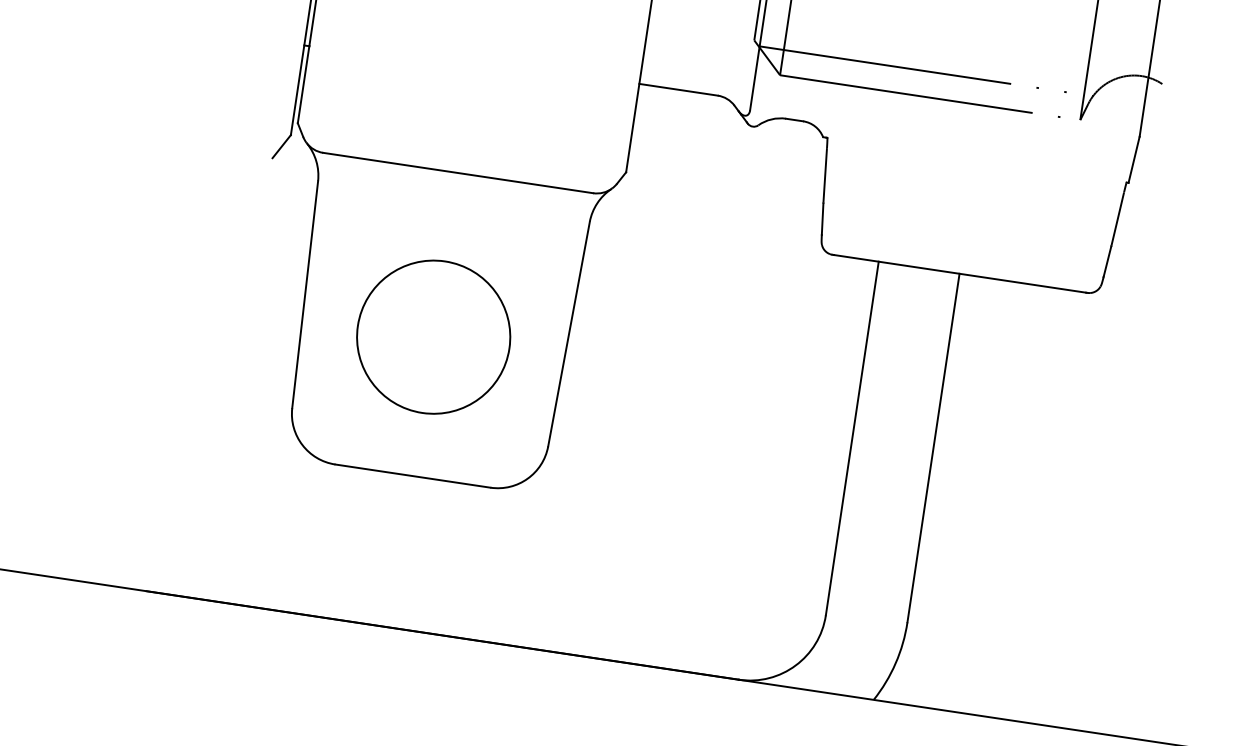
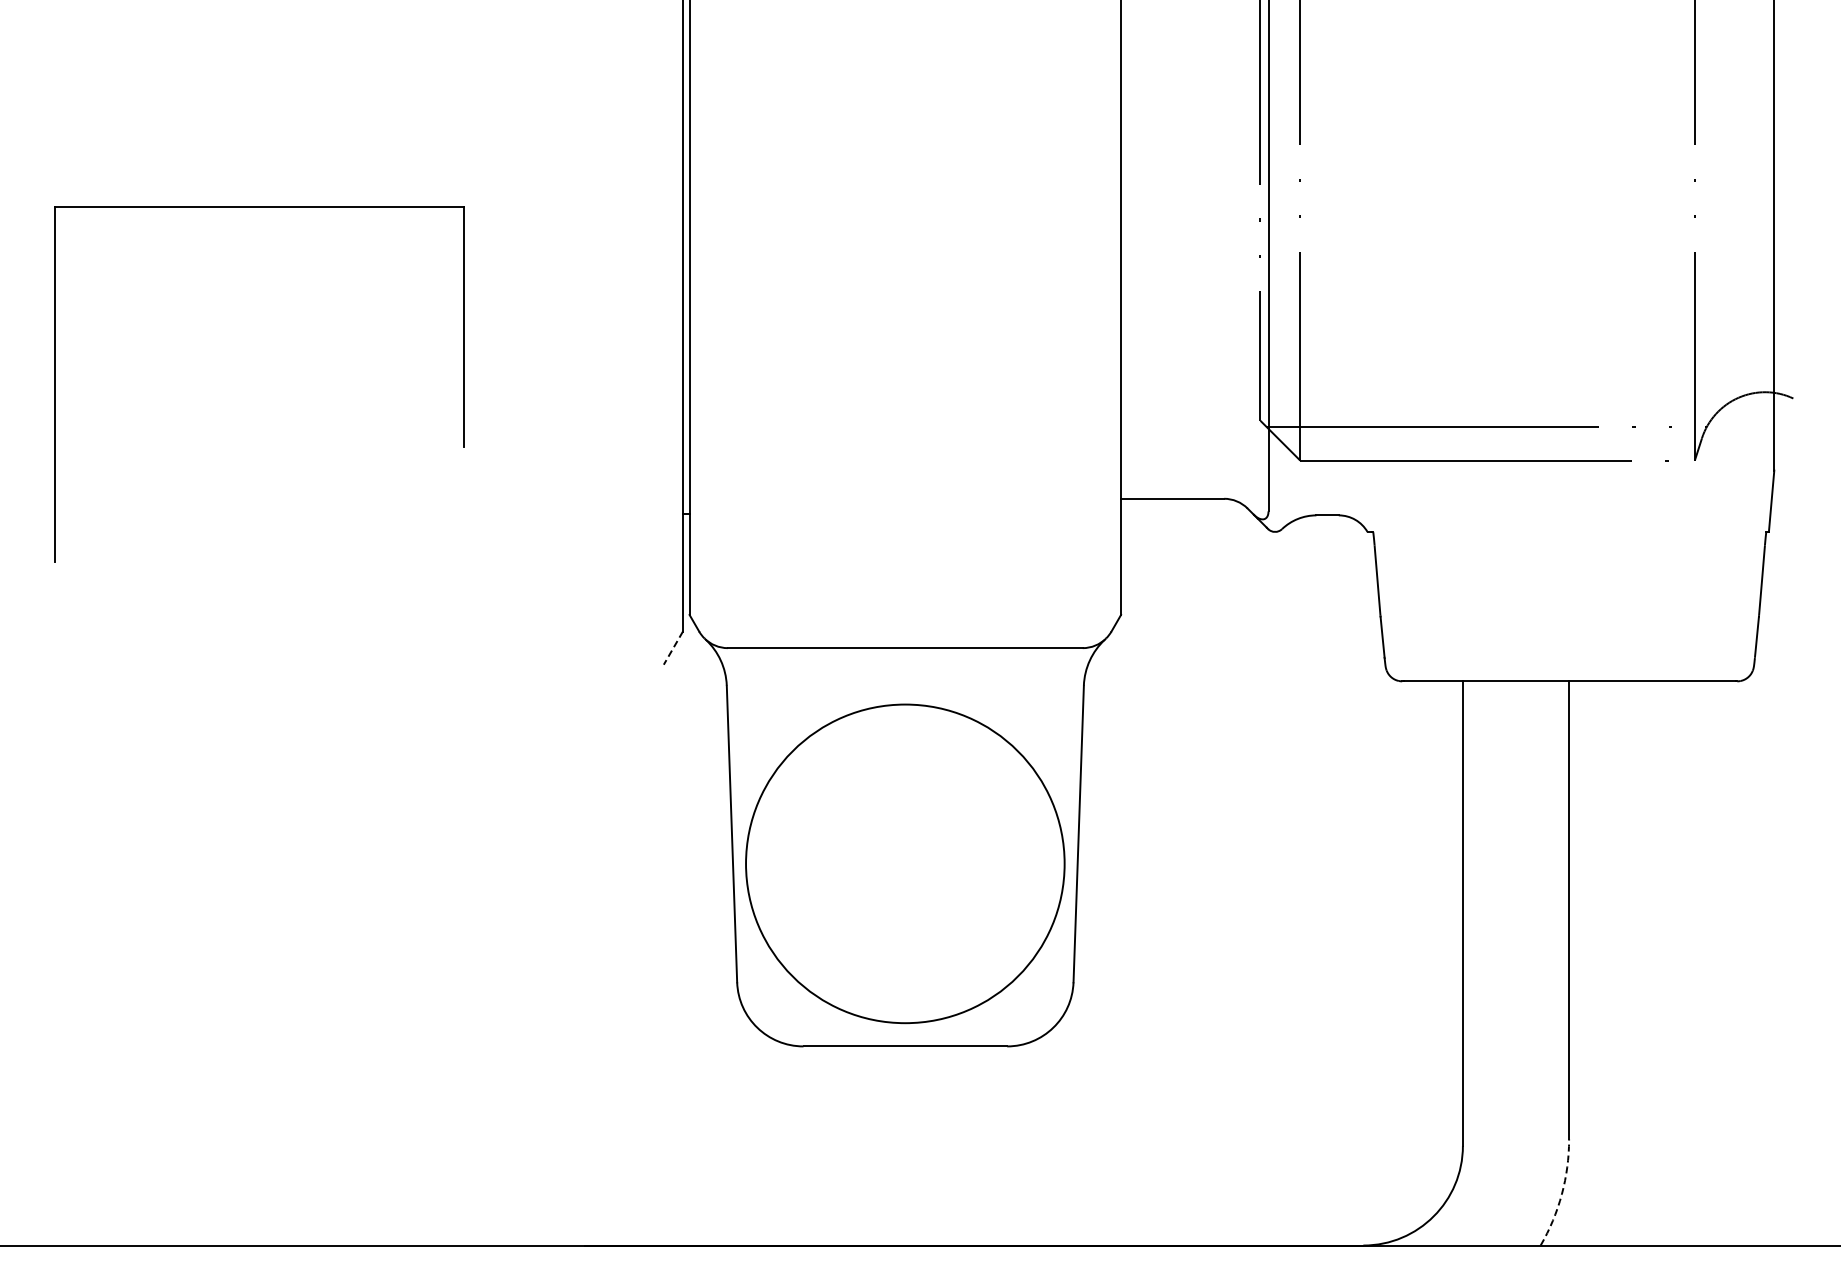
line: (281, 146) -> (673, 648), solid -> dashed
circle: (433, 336) -> (904, 863), size x1.6
arc: (895, 663) -> (1561, 1194), solid -> dashed

